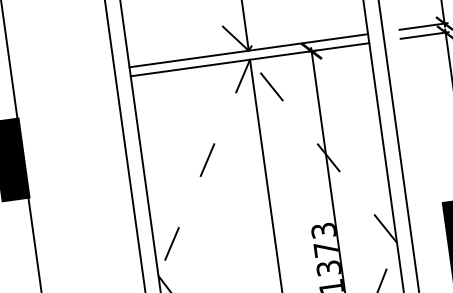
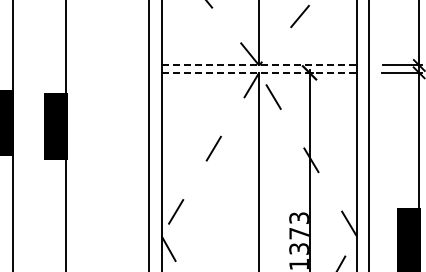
line: (249, 50) -> (259, 65), solid -> dashed
line: (250, 59) -> (259, 72), solid -> dashed

